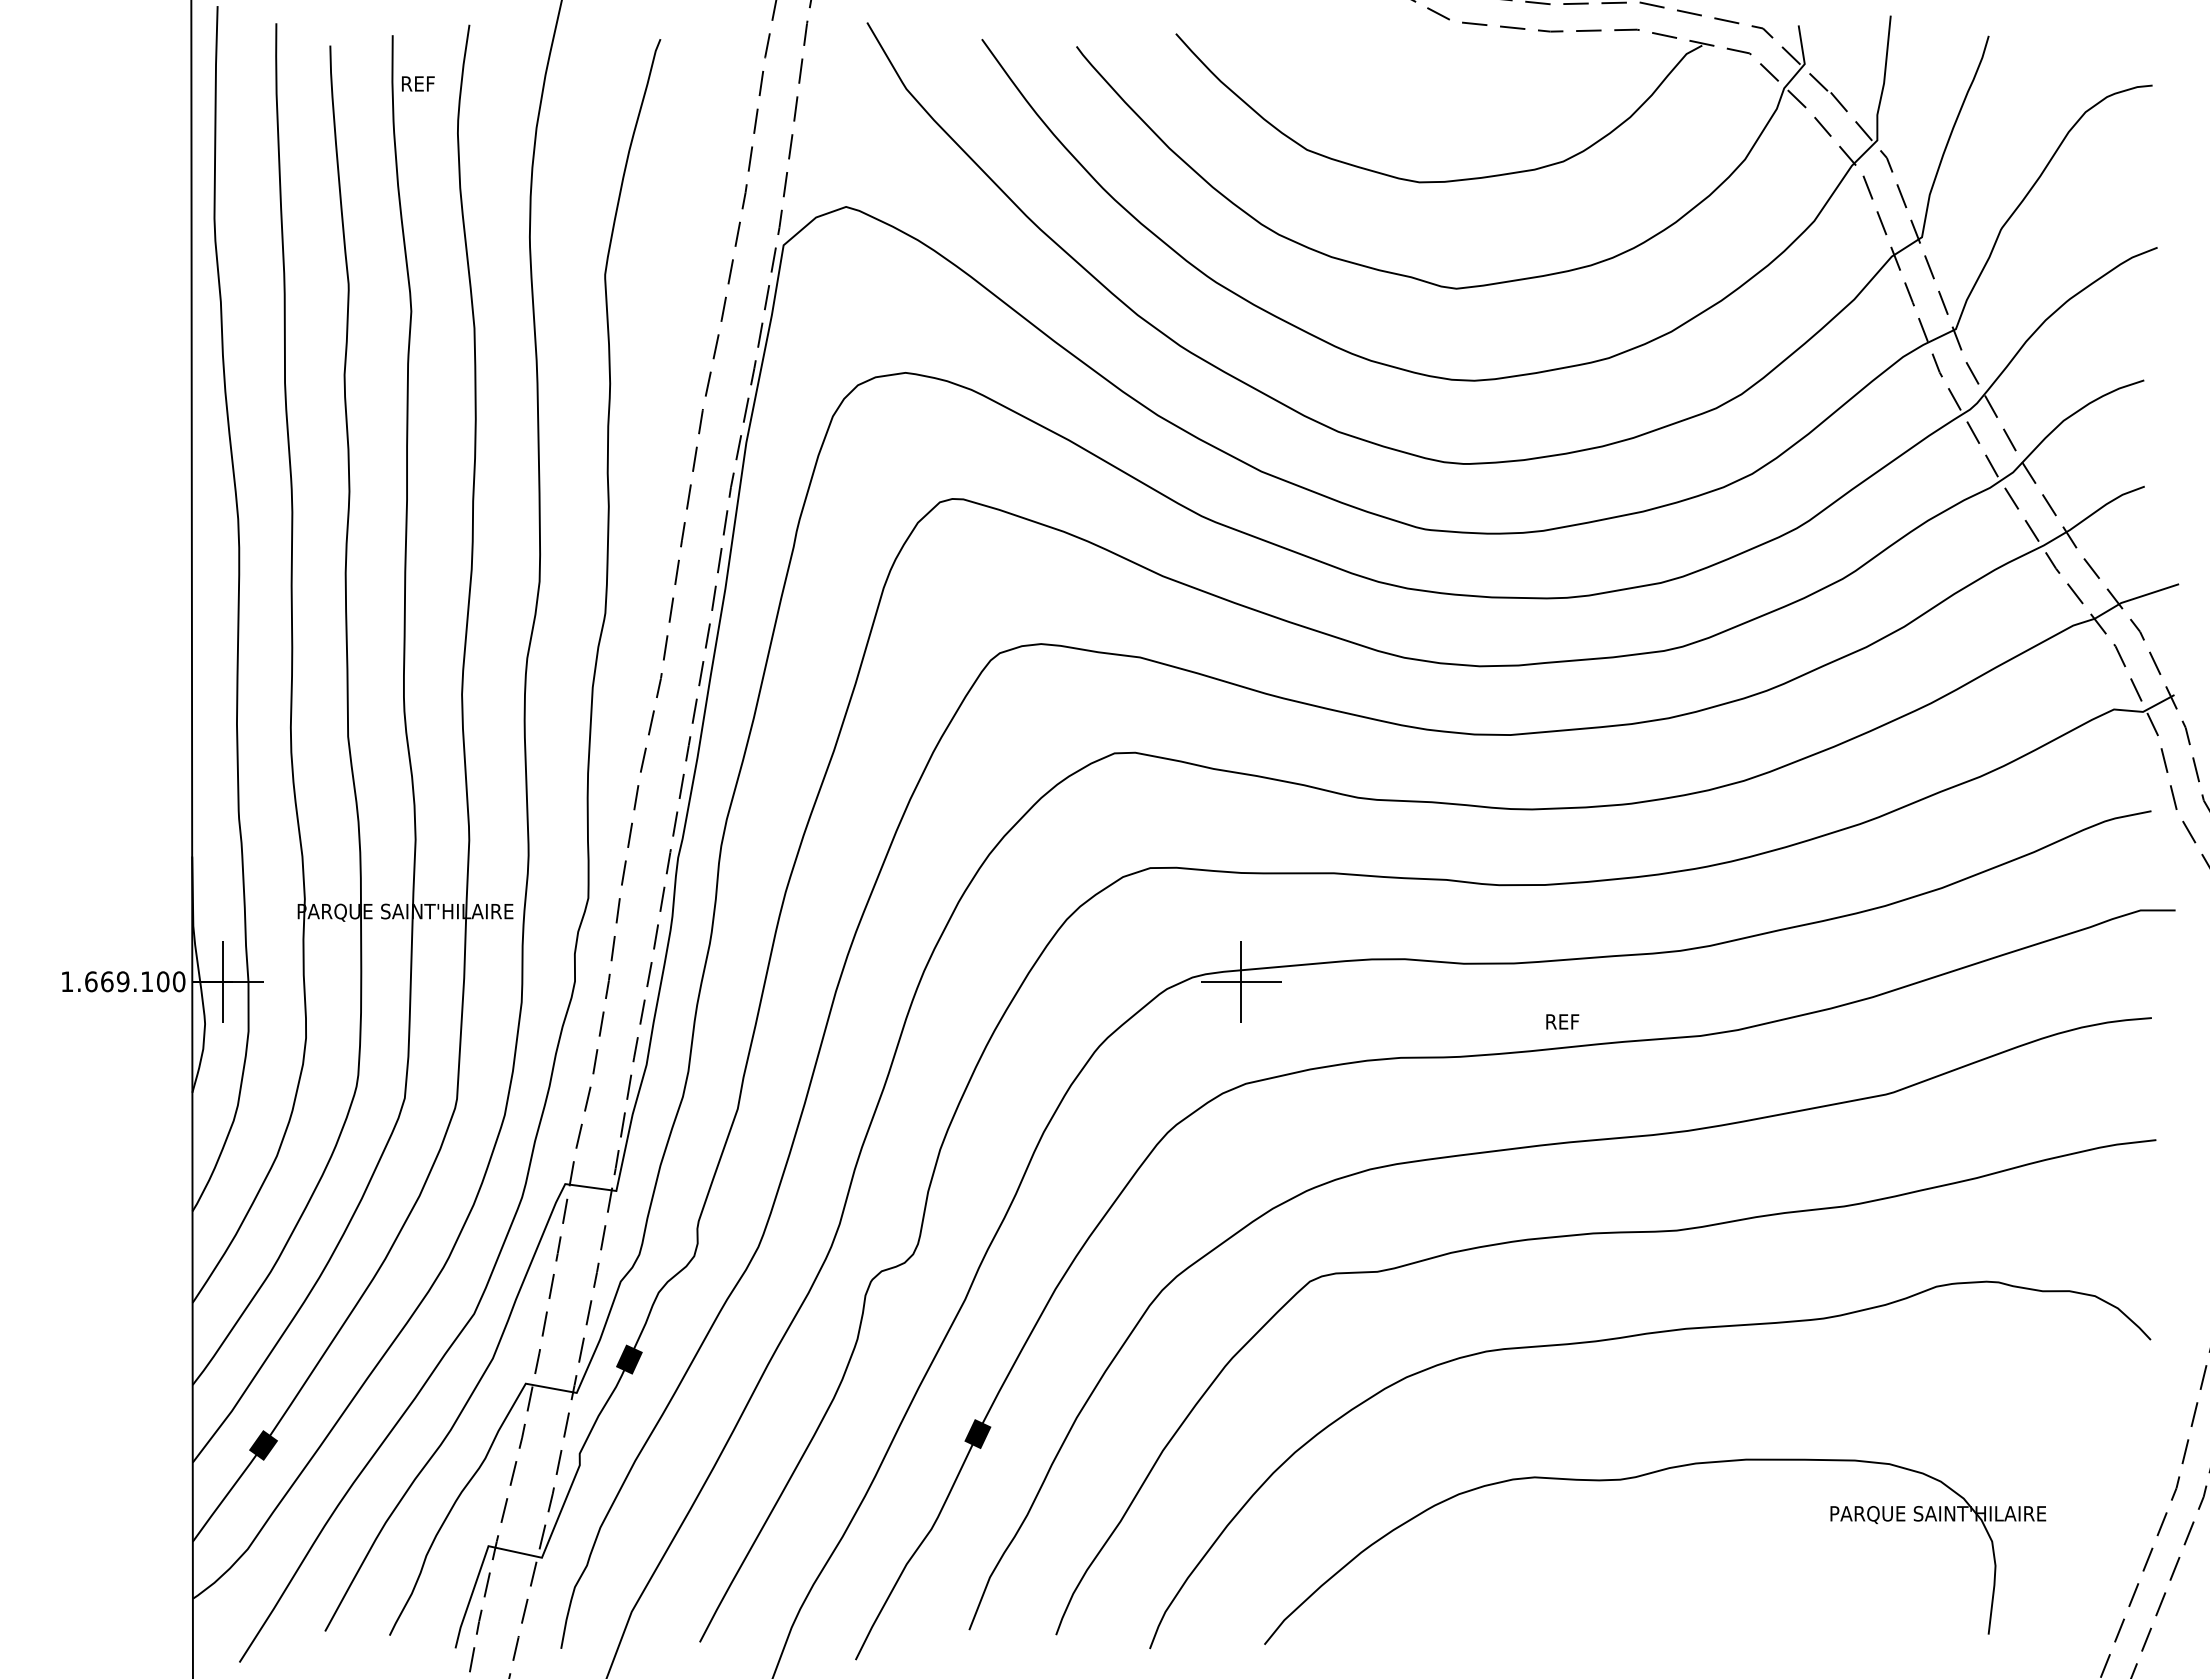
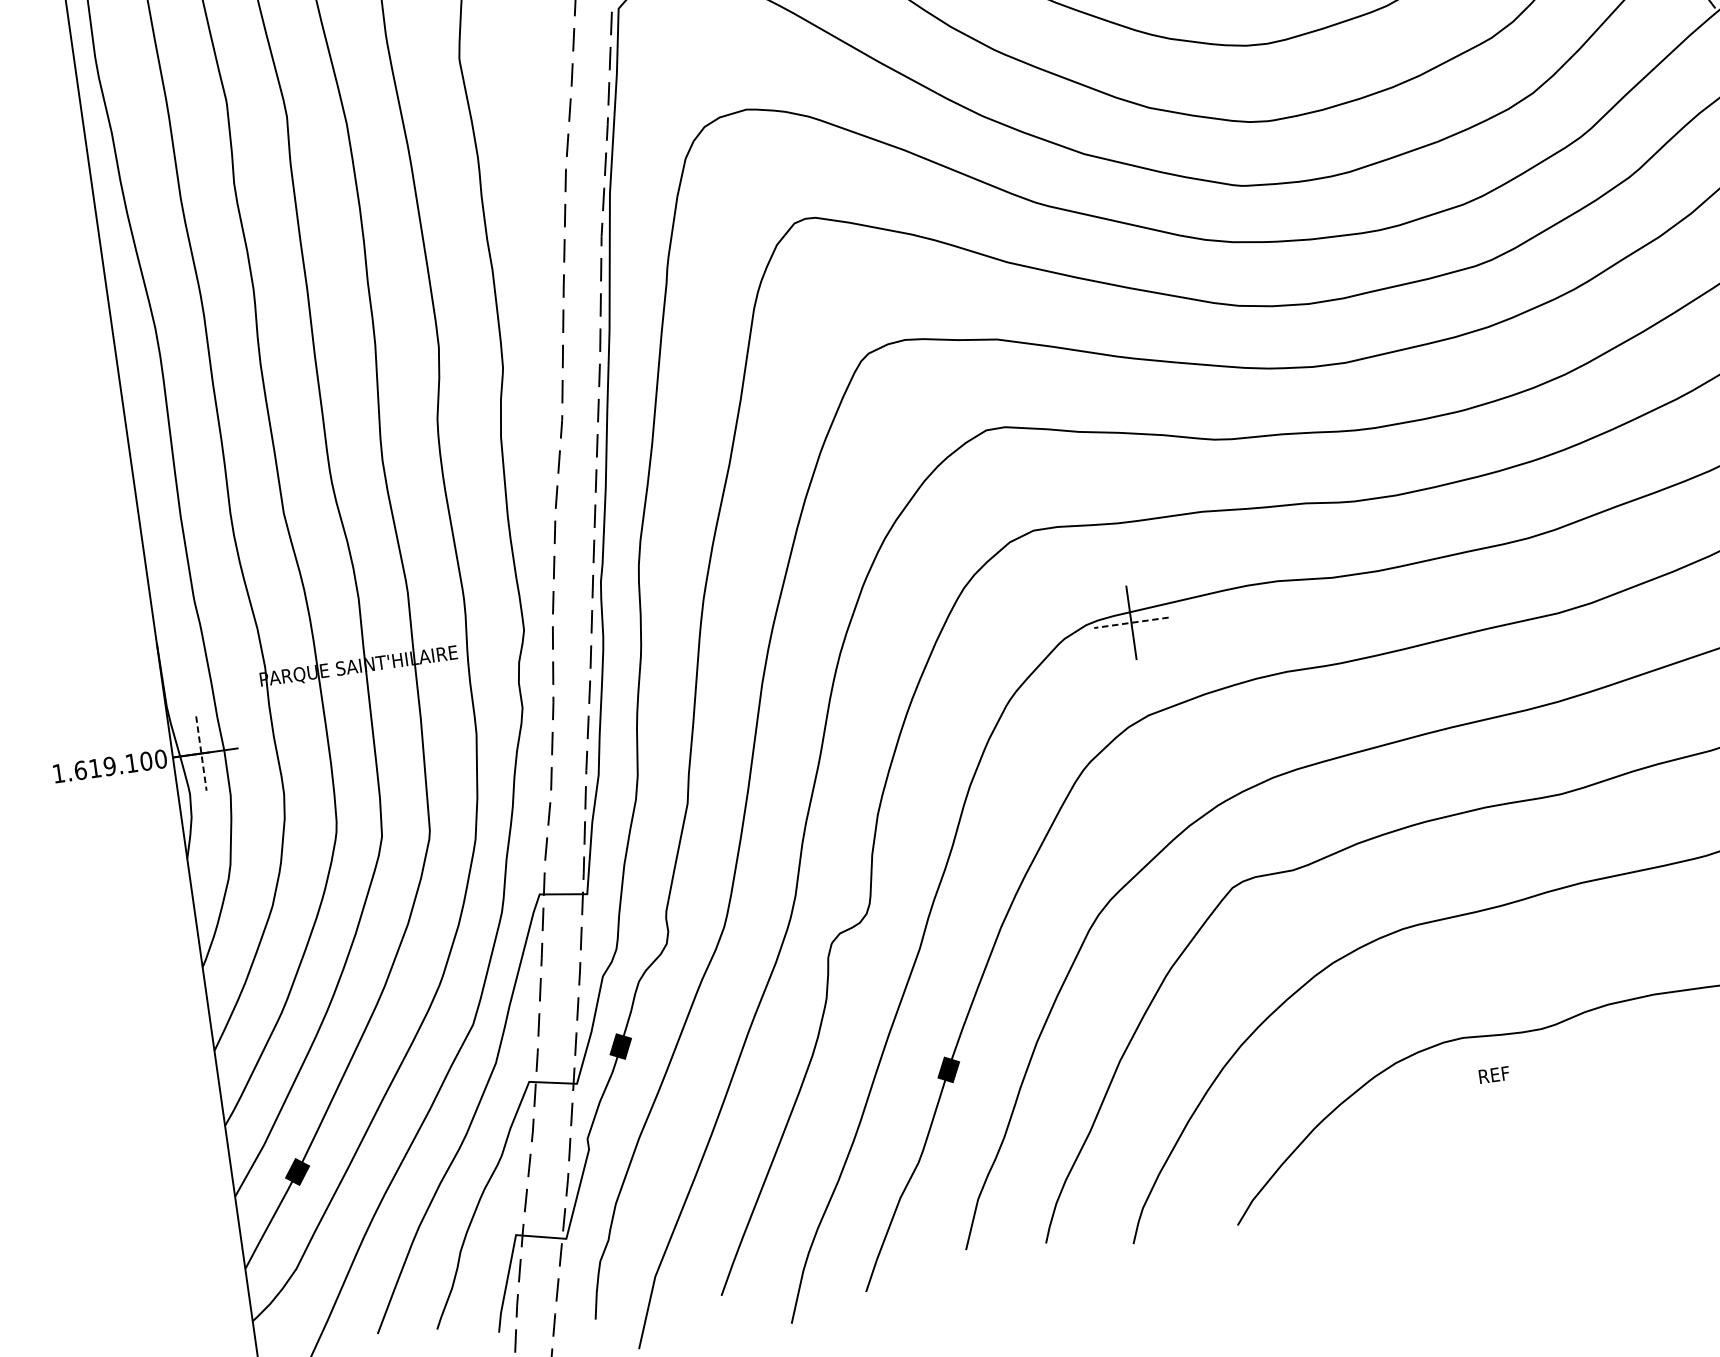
text: (107, 981) -> (95, 768), 1.669.100 -> 1.619.100
line: (223, 981) -> (201, 753), solid -> dashed
line: (1241, 981) -> (1131, 622), solid -> dashed
text: (1562, 1021) -> (1494, 1074), moved

